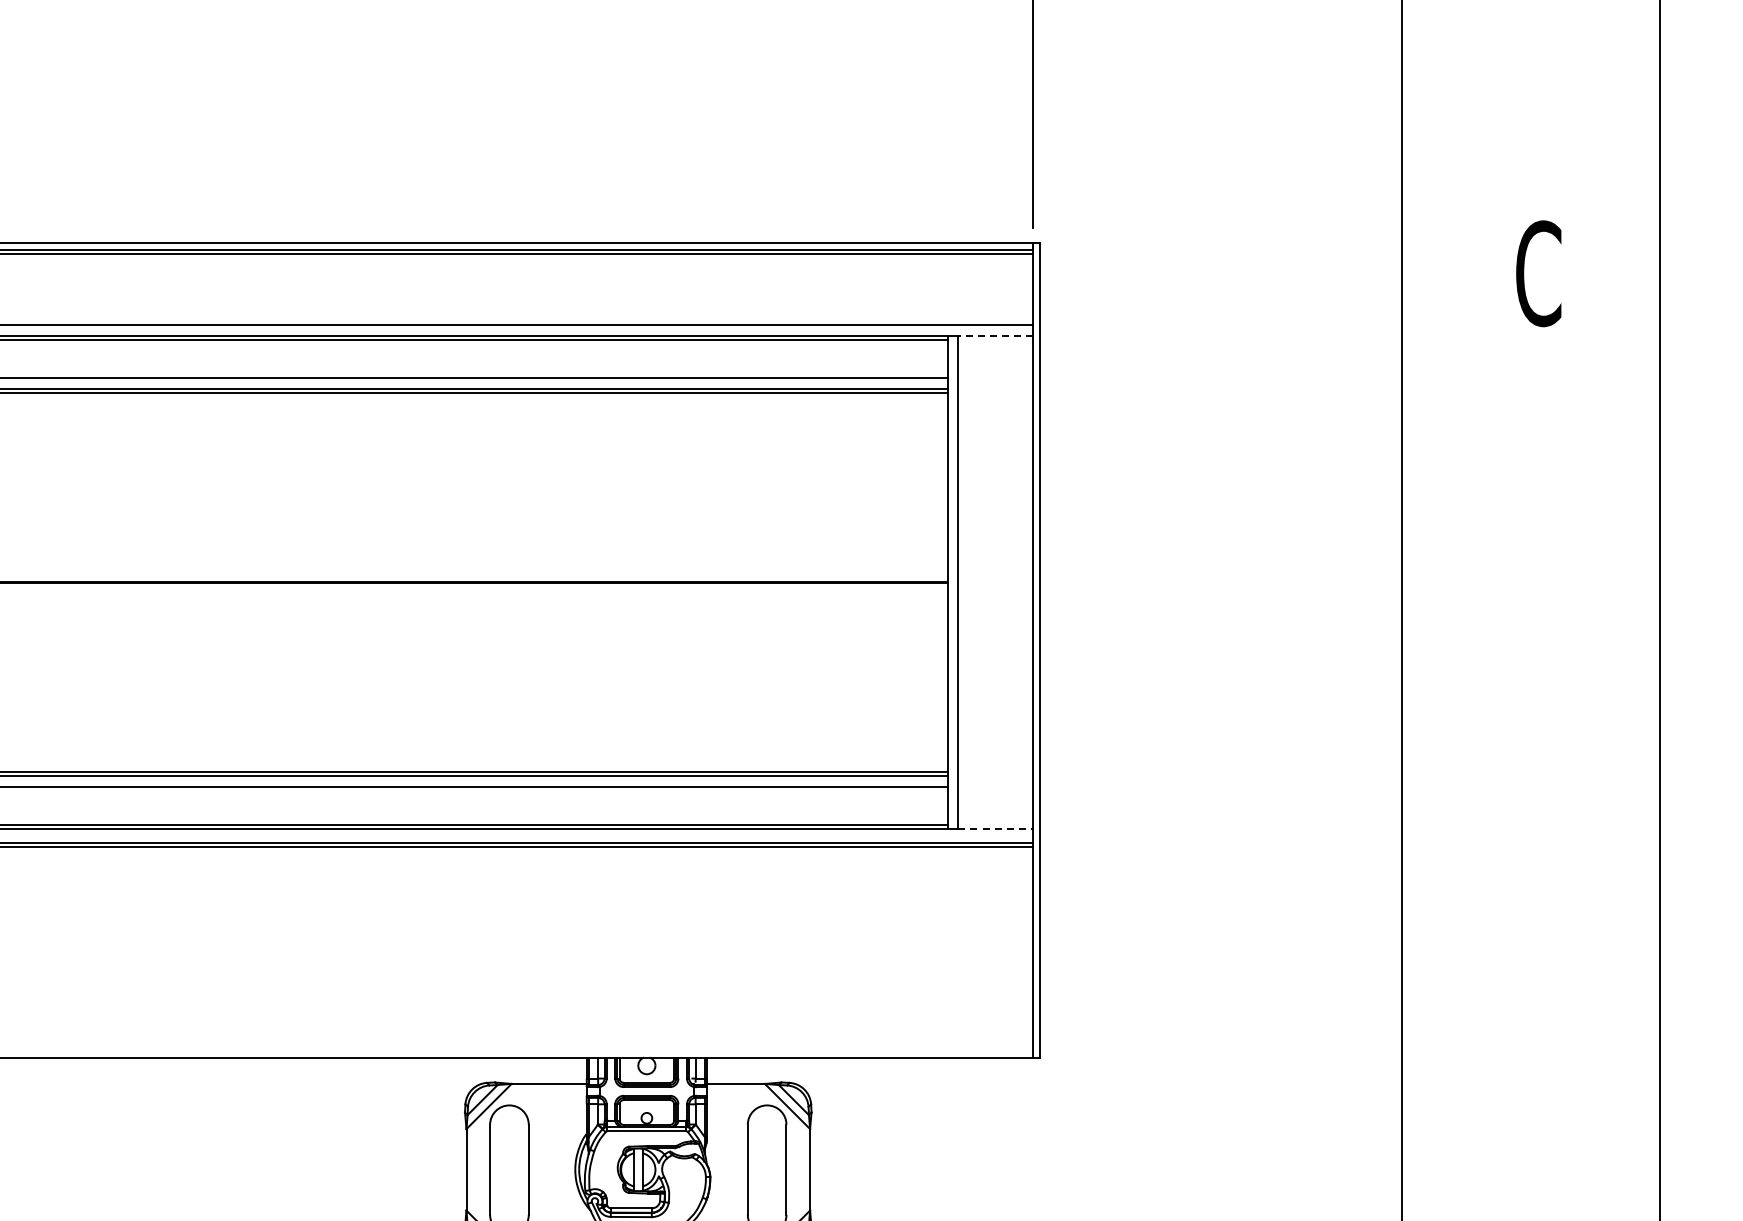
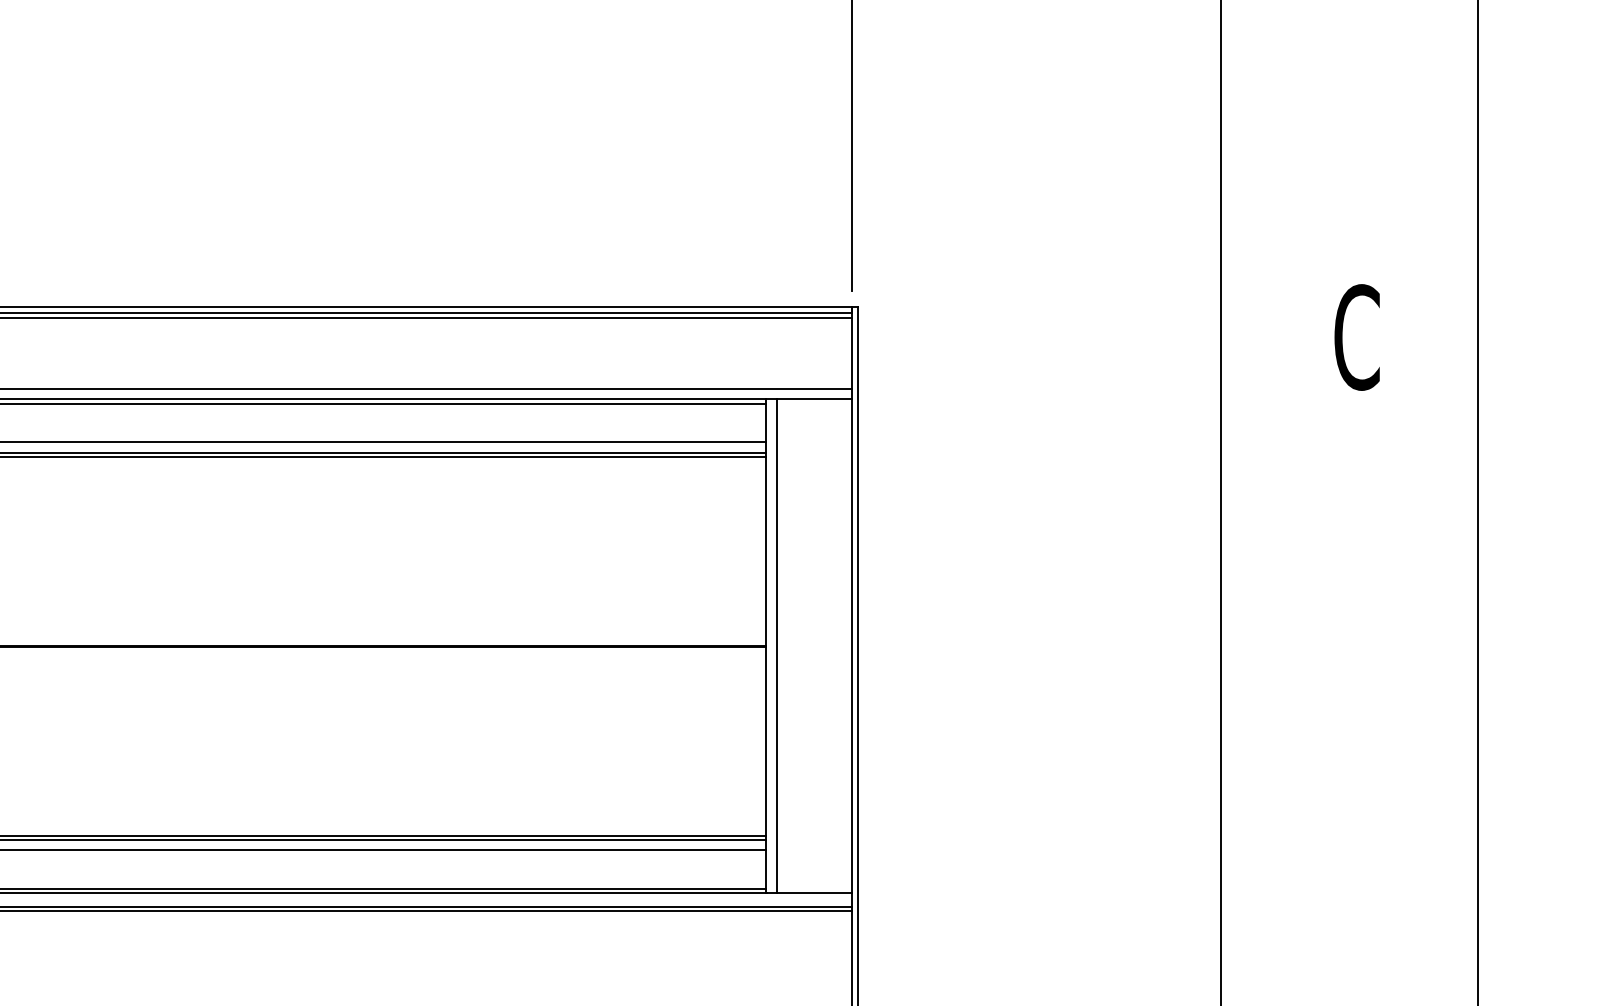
line: (995, 335) -> (813, 399), dashed -> solid
line: (995, 829) -> (813, 893), dashed -> solid

